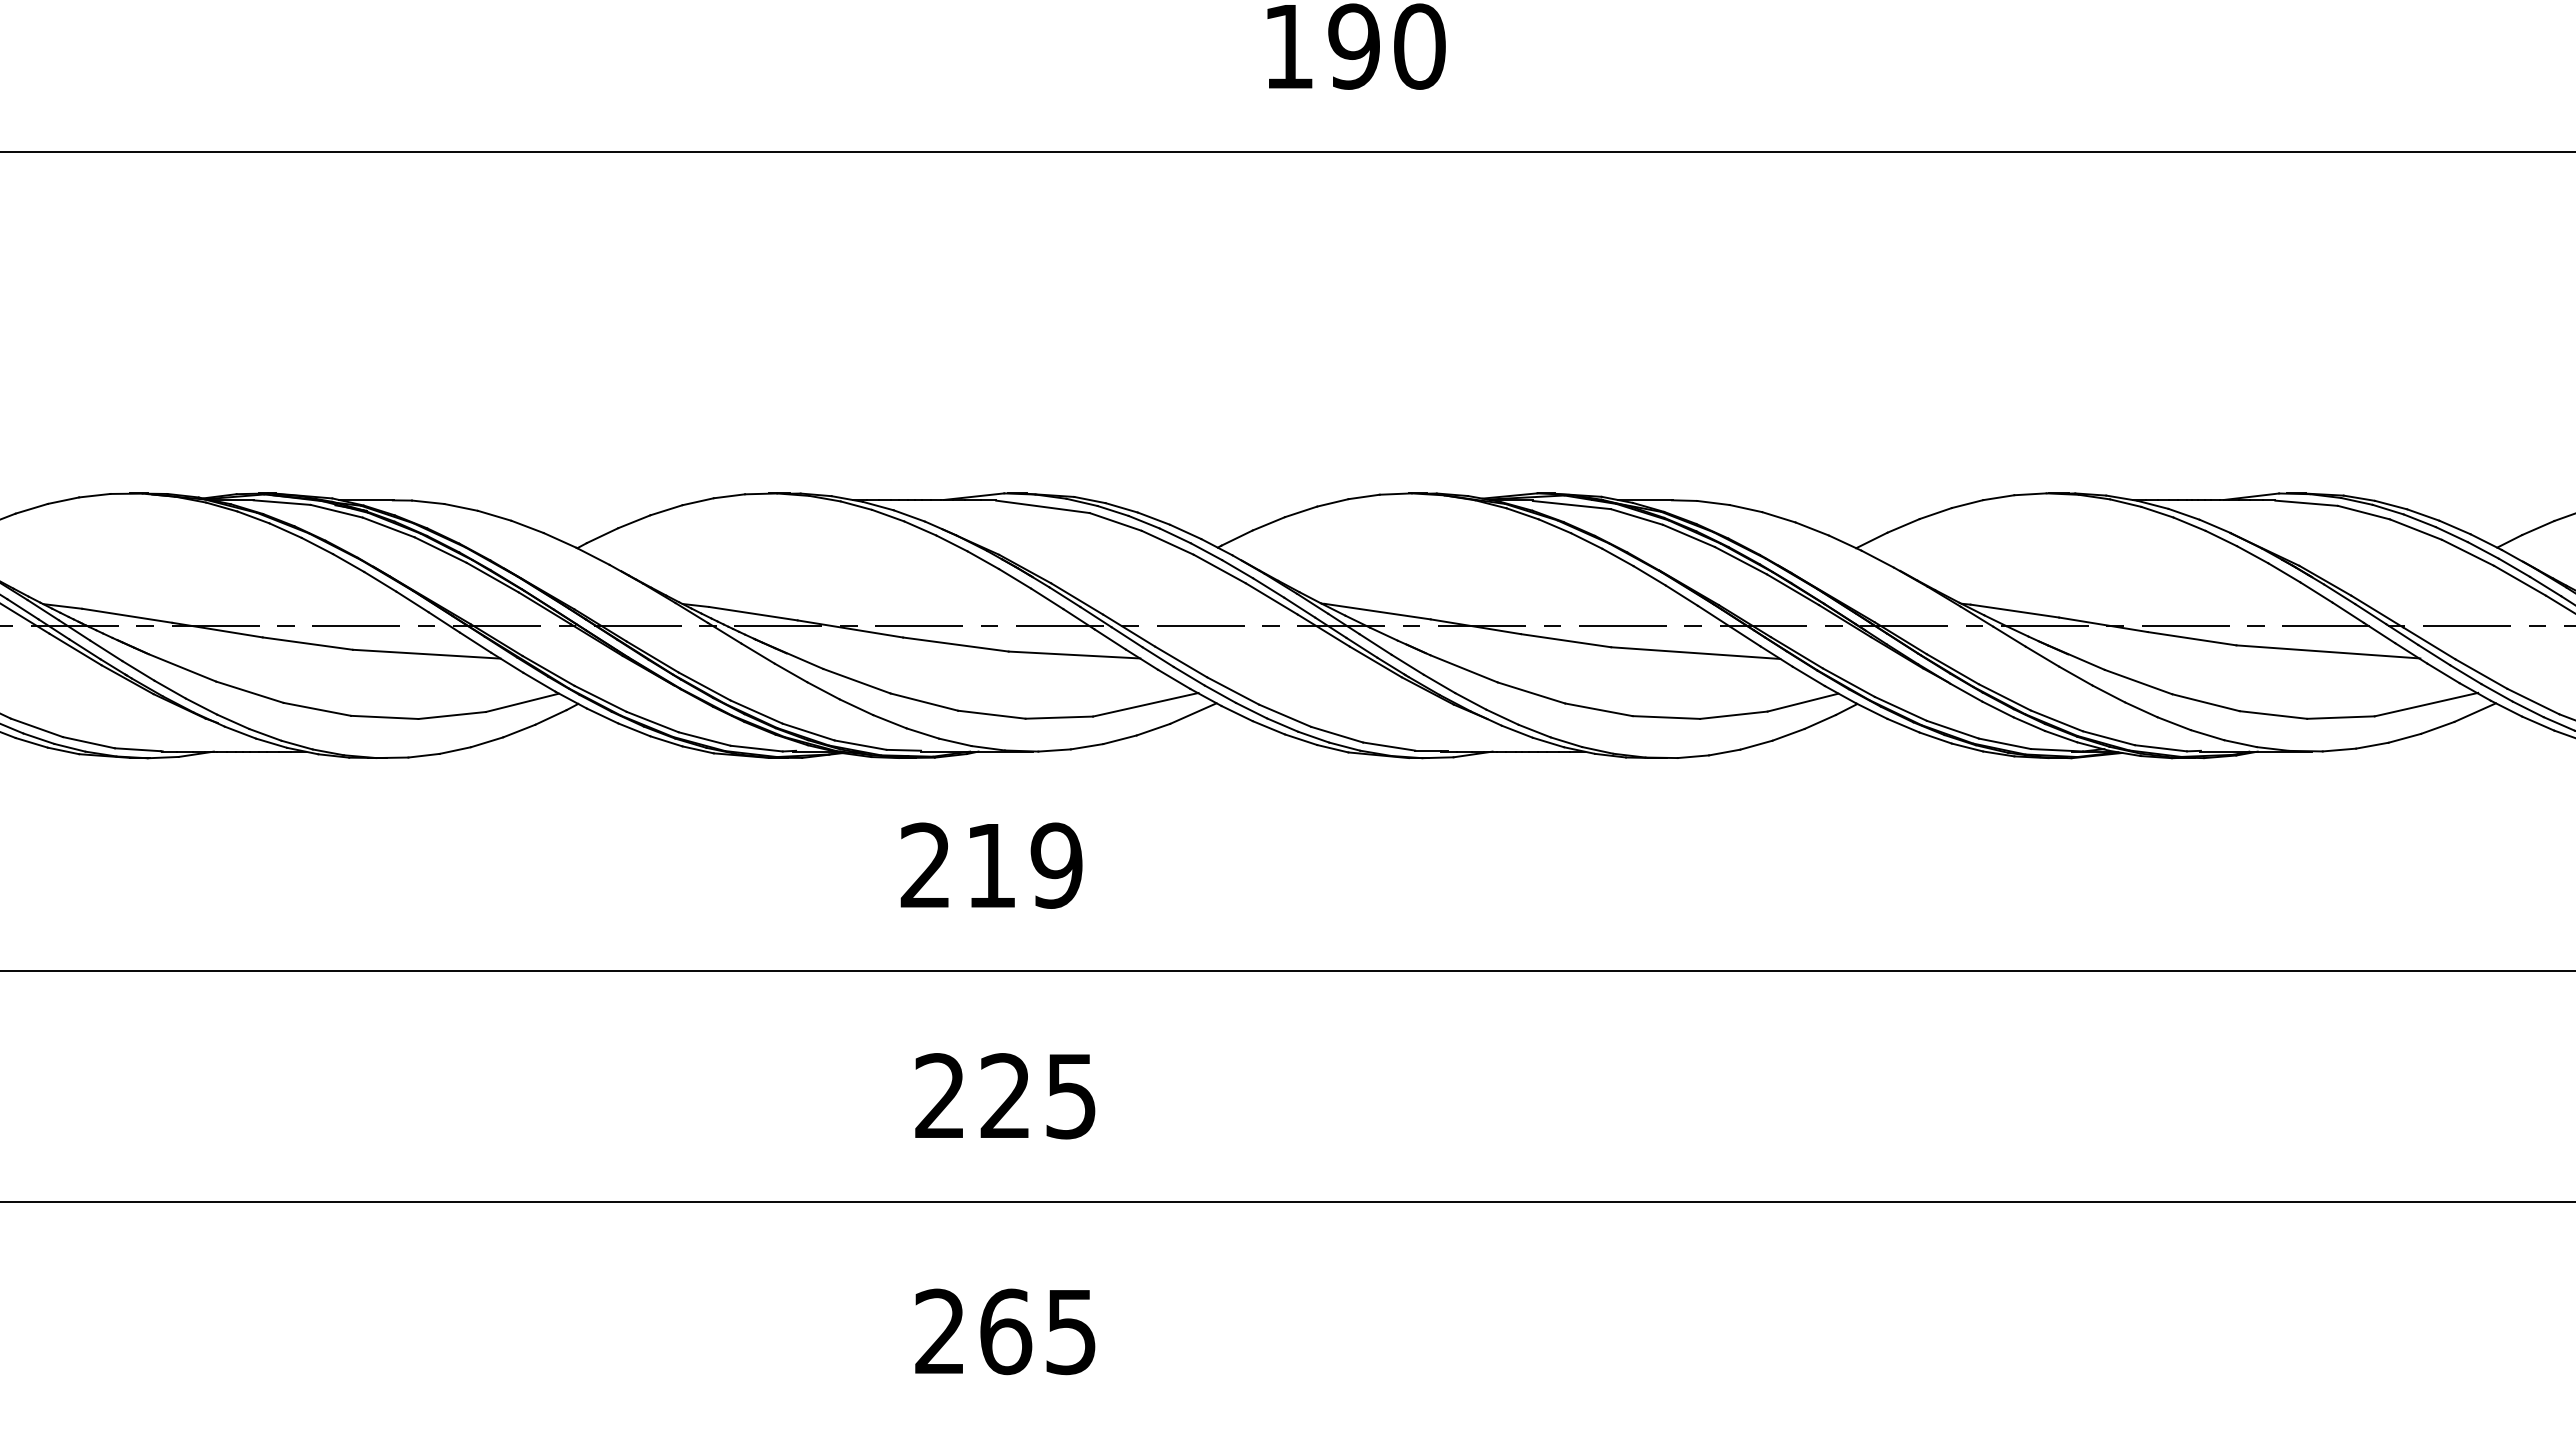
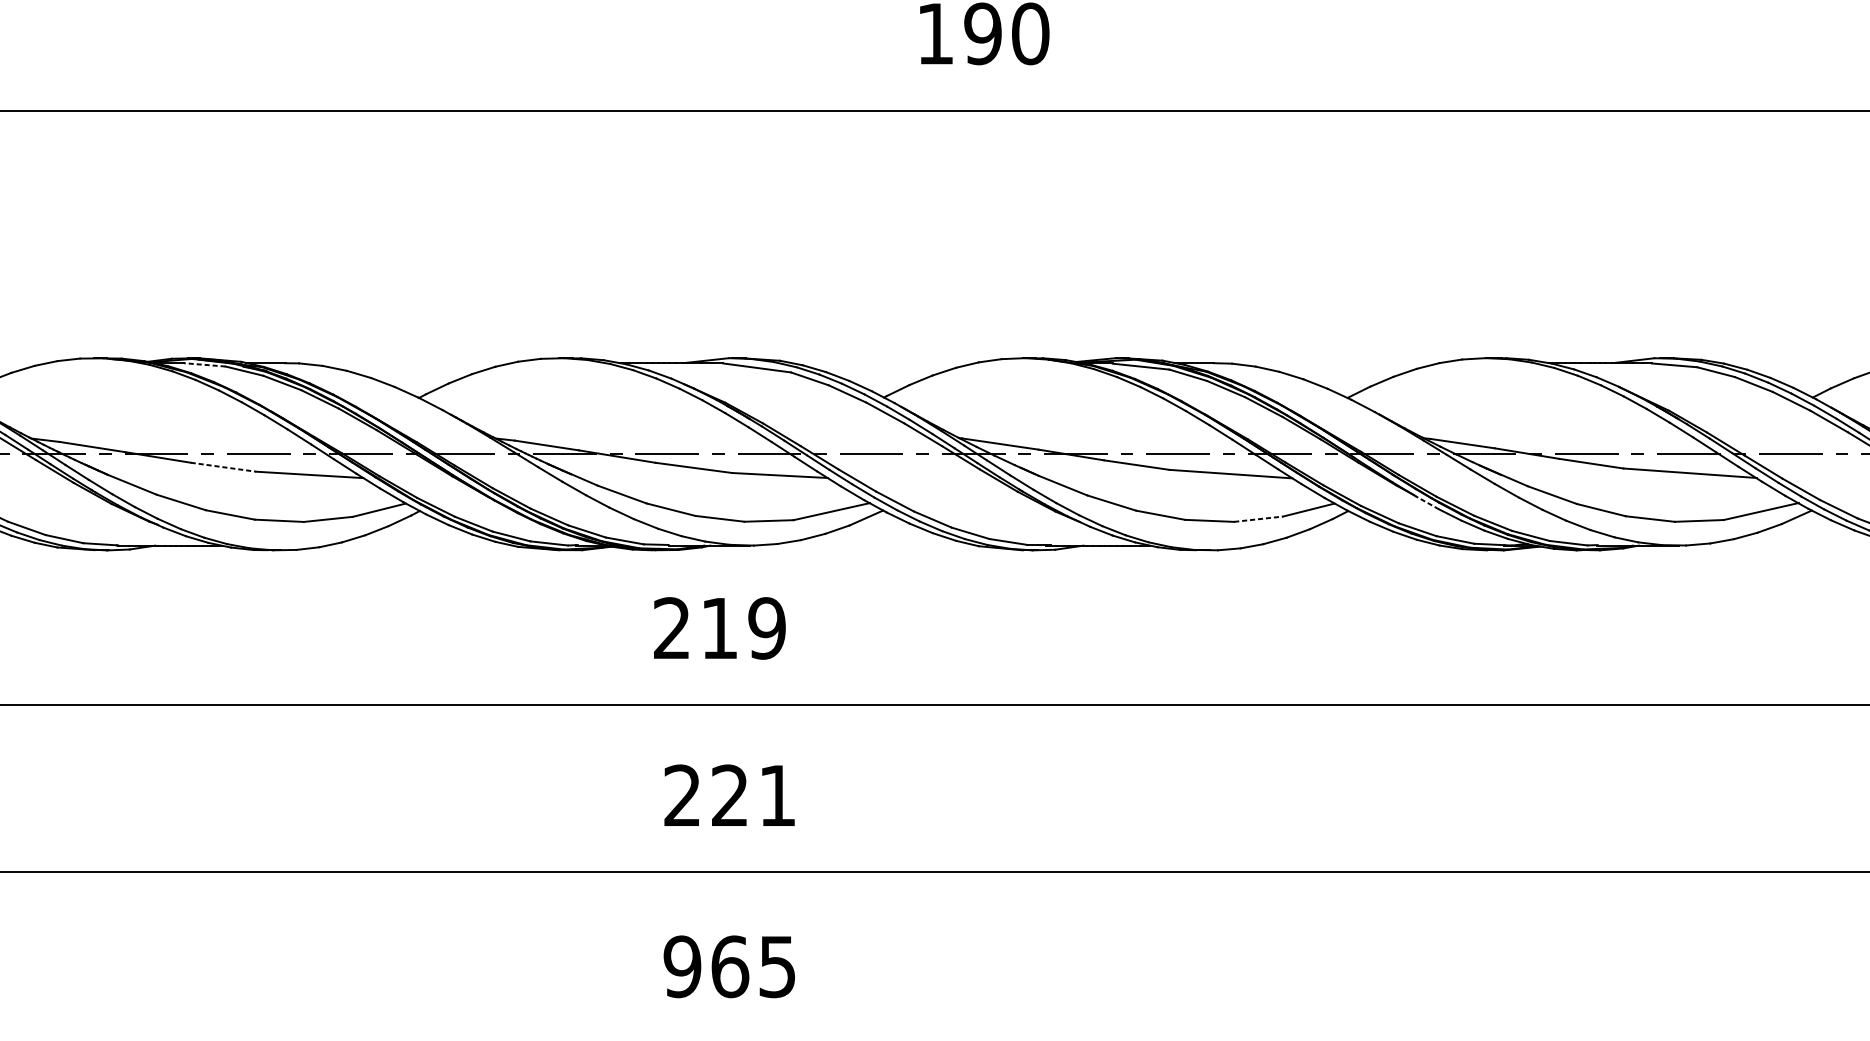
line: (282, 502) -> (205, 364), solid -> dashed
line: (307, 643) -> (223, 467), solid -> dashed
line: (1965, 692) -> (1426, 502), solid -> dashed
line: (1733, 715) -> (1258, 519), solid -> dashed
text: (1070, 1096) -> (777, 795), 225 -> 221
text: (939, 1331) -> (682, 966), 265 -> 965

